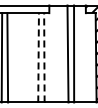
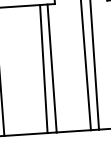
line: (38, 57) -> (43, 68), dashed -> solid
line: (44, 57) -> (52, 68), dashed -> solid

